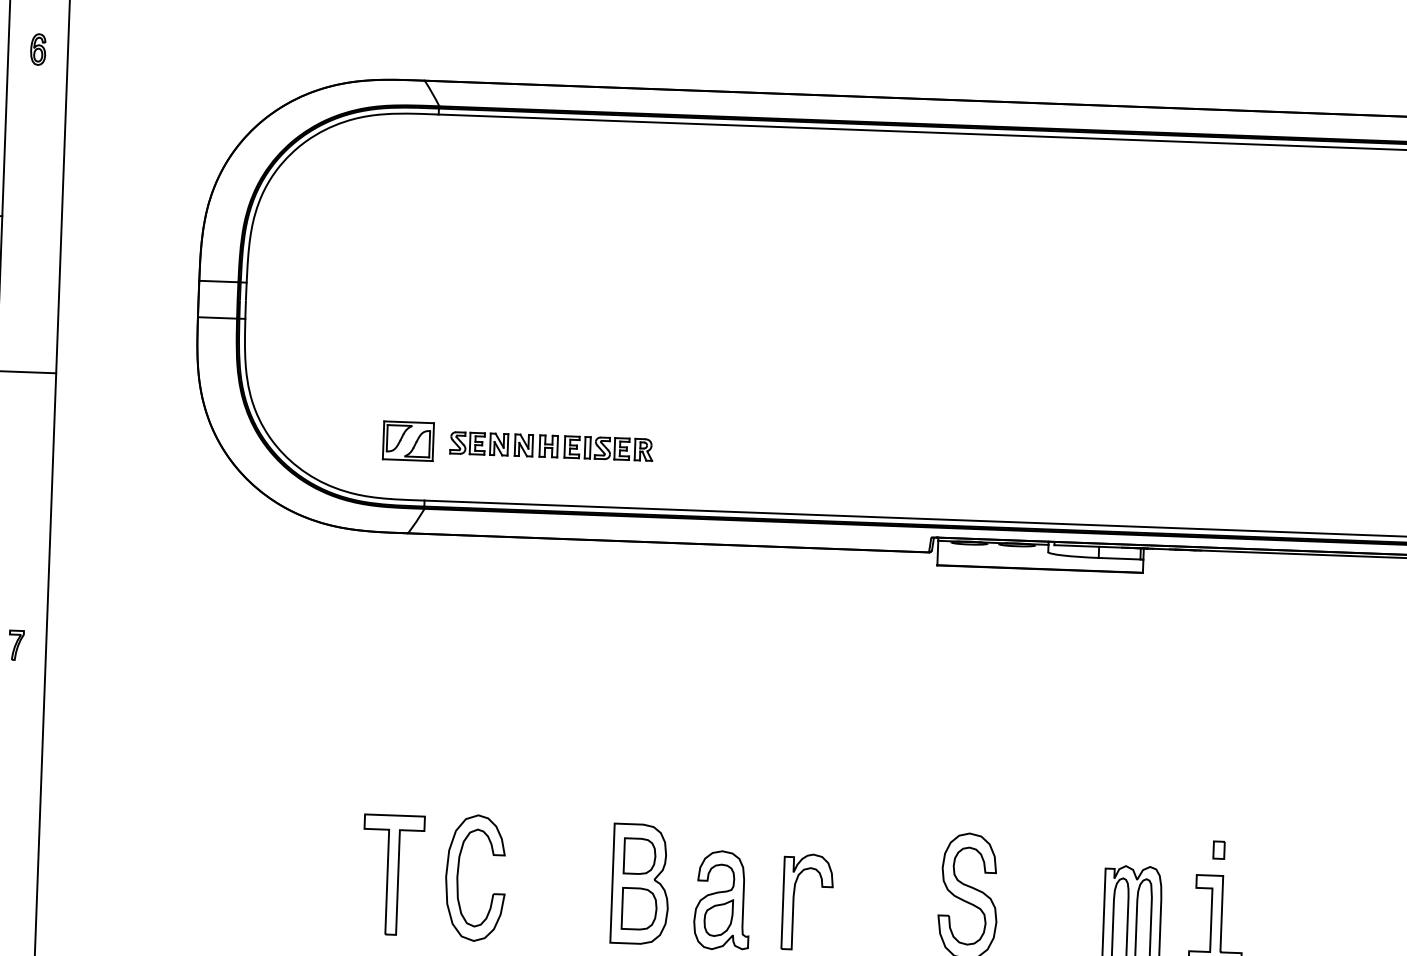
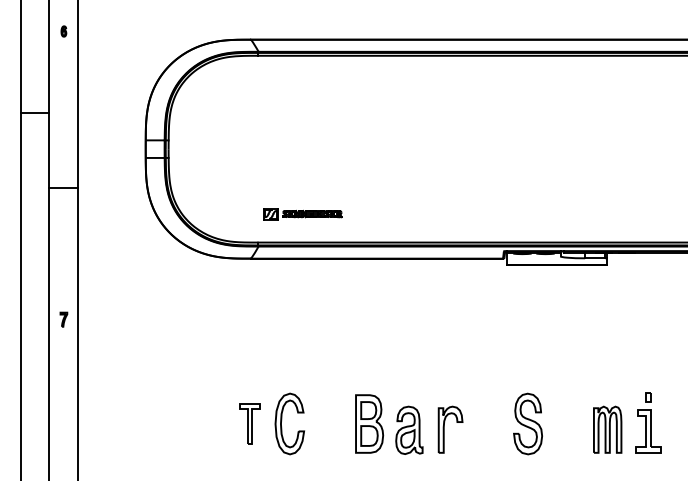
part: (37, 49) -> (63, 31), size x0.7
part: (517, 443) -> (302, 213), size x0.6
part: (392, 874) -> (249, 423), size x0.7

